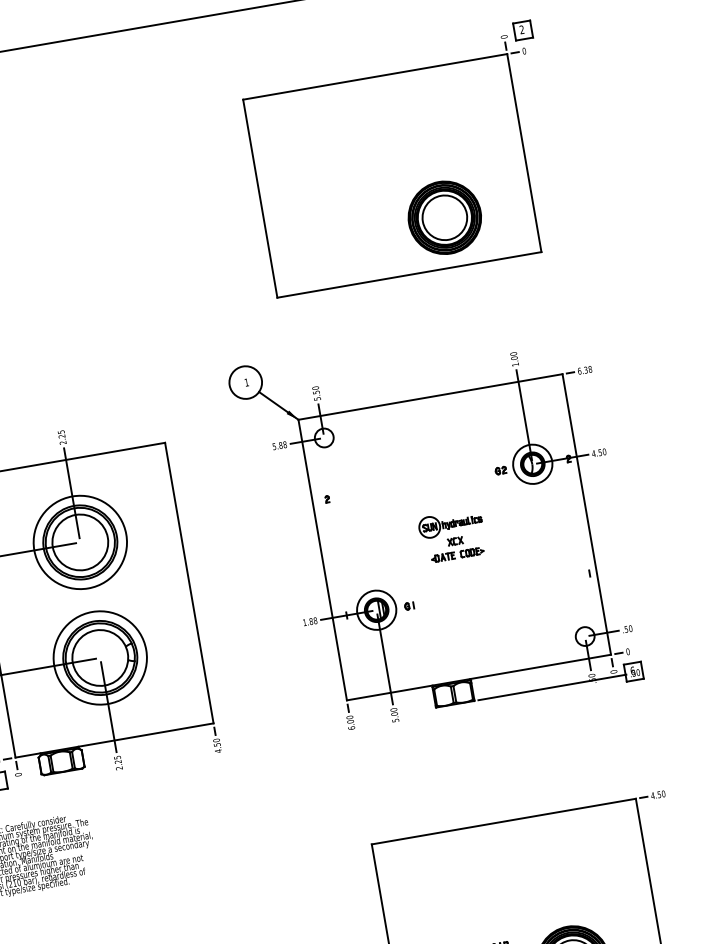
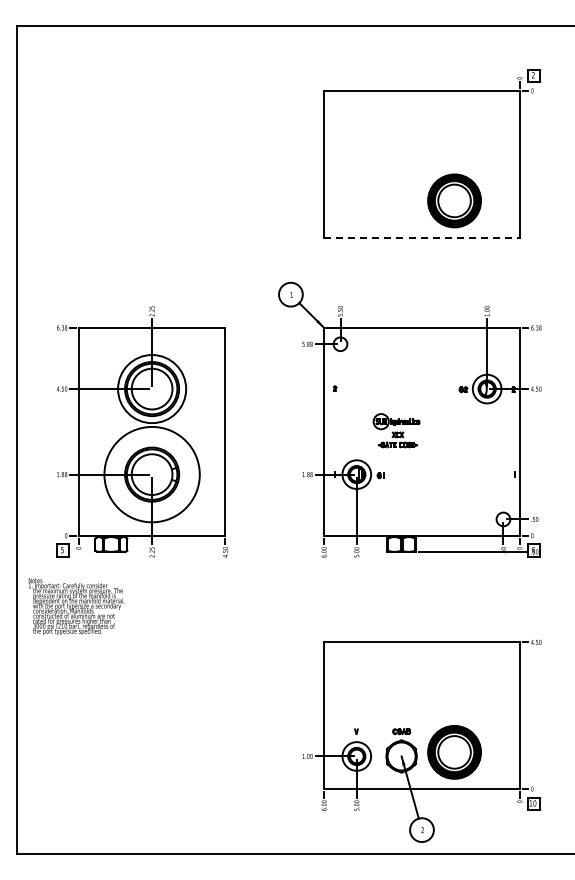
line: (408, 274) -> (421, 237), solid -> dashed
part: (452, 535) -> (396, 430), moved
circle: (100, 657) -> (152, 474), size x1.4

